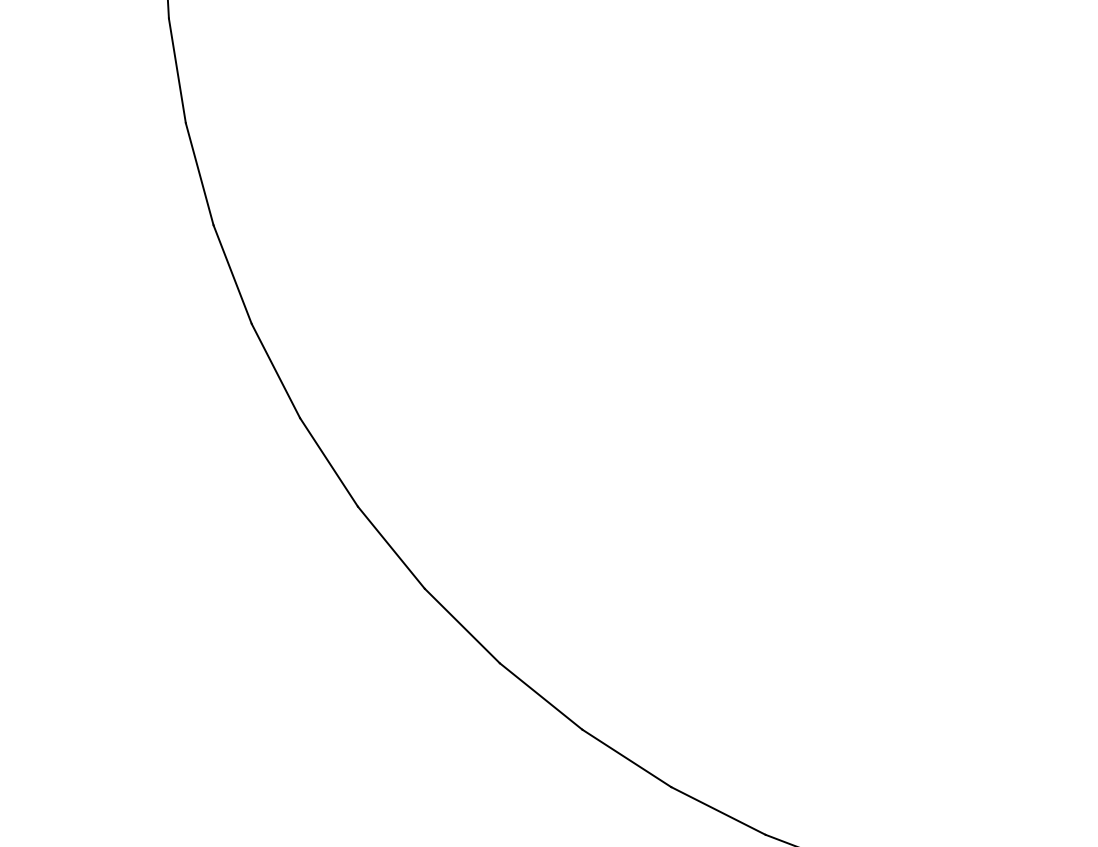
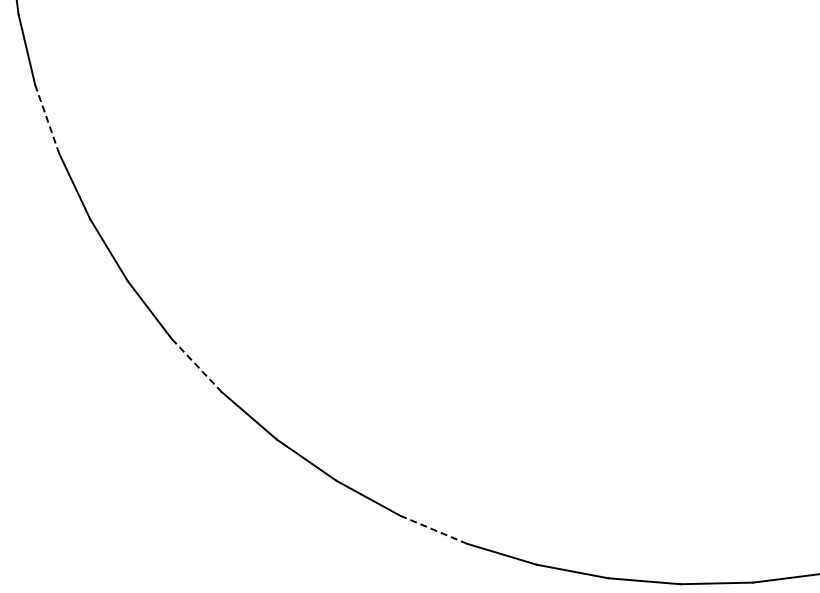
line: (177, 71) -> (47, 119), solid -> dashed
line: (330, 462) -> (197, 365), solid -> dashed
line: (628, 758) -> (434, 529), solid -> dashed

